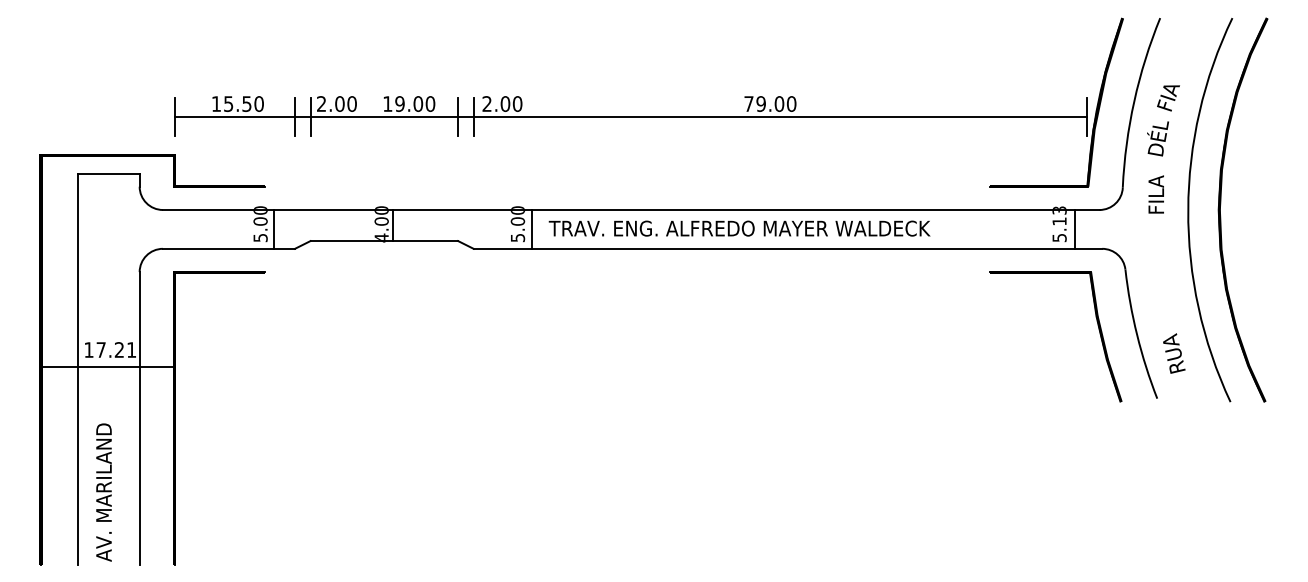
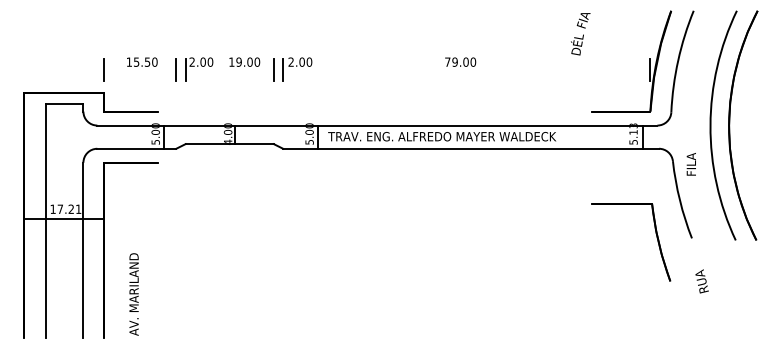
line: (631, 116) -> (377, 69), removed
text: (1163, 121) -> (580, 34), moved
text: (1154, 194) -> (690, 164), moved
part: (1097, 330) -> (656, 238), moved
text: (1173, 353) -> (701, 281), moved
text: (103, 492) -> (133, 294), moved

